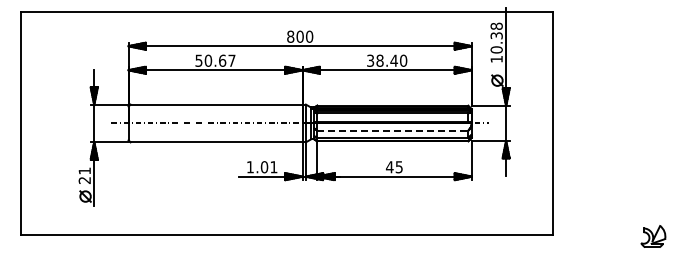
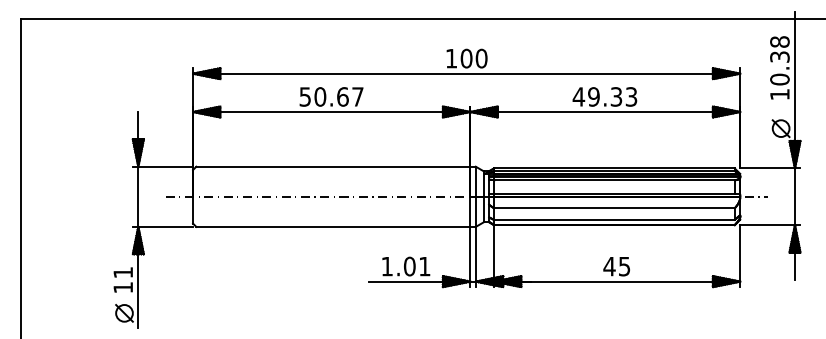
text: (290, 36) -> (451, 58), 800 -> 100
text: (386, 60) -> (604, 96), 38.40 -> 49.33
line: (392, 130) -> (613, 208), dashed -> solid
text: (84, 180) -> (122, 287), 21 -> 11

